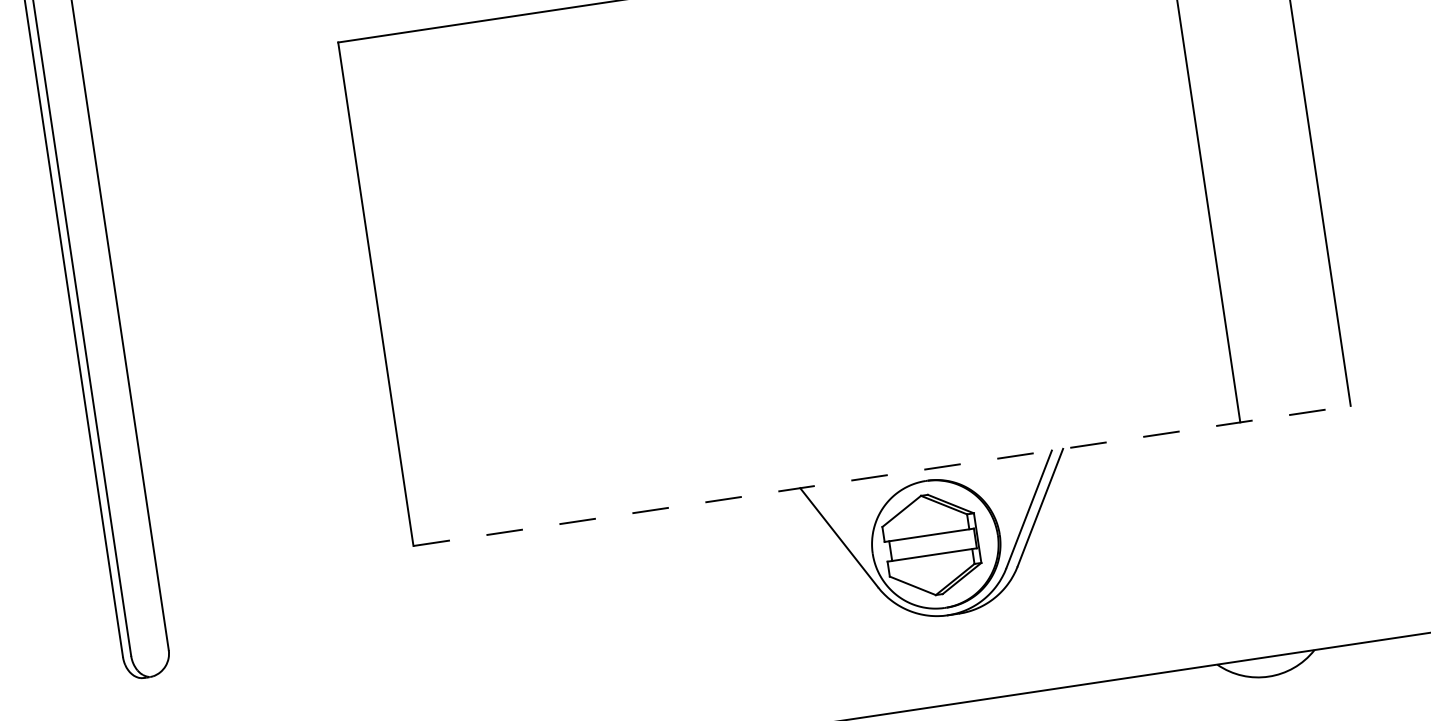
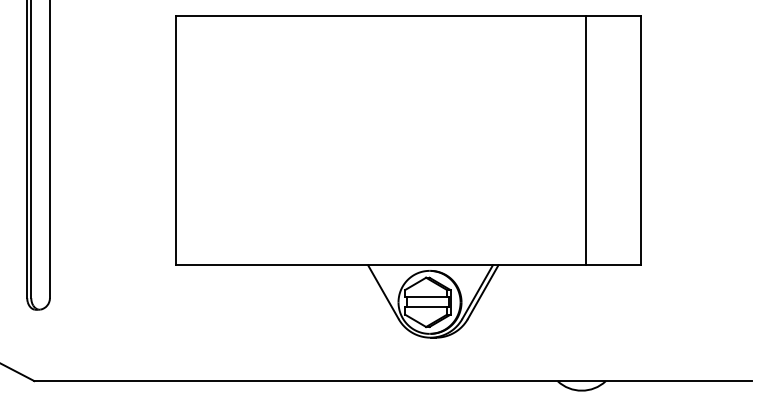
line: (883, 476) -> (409, 265), dashed -> solid

